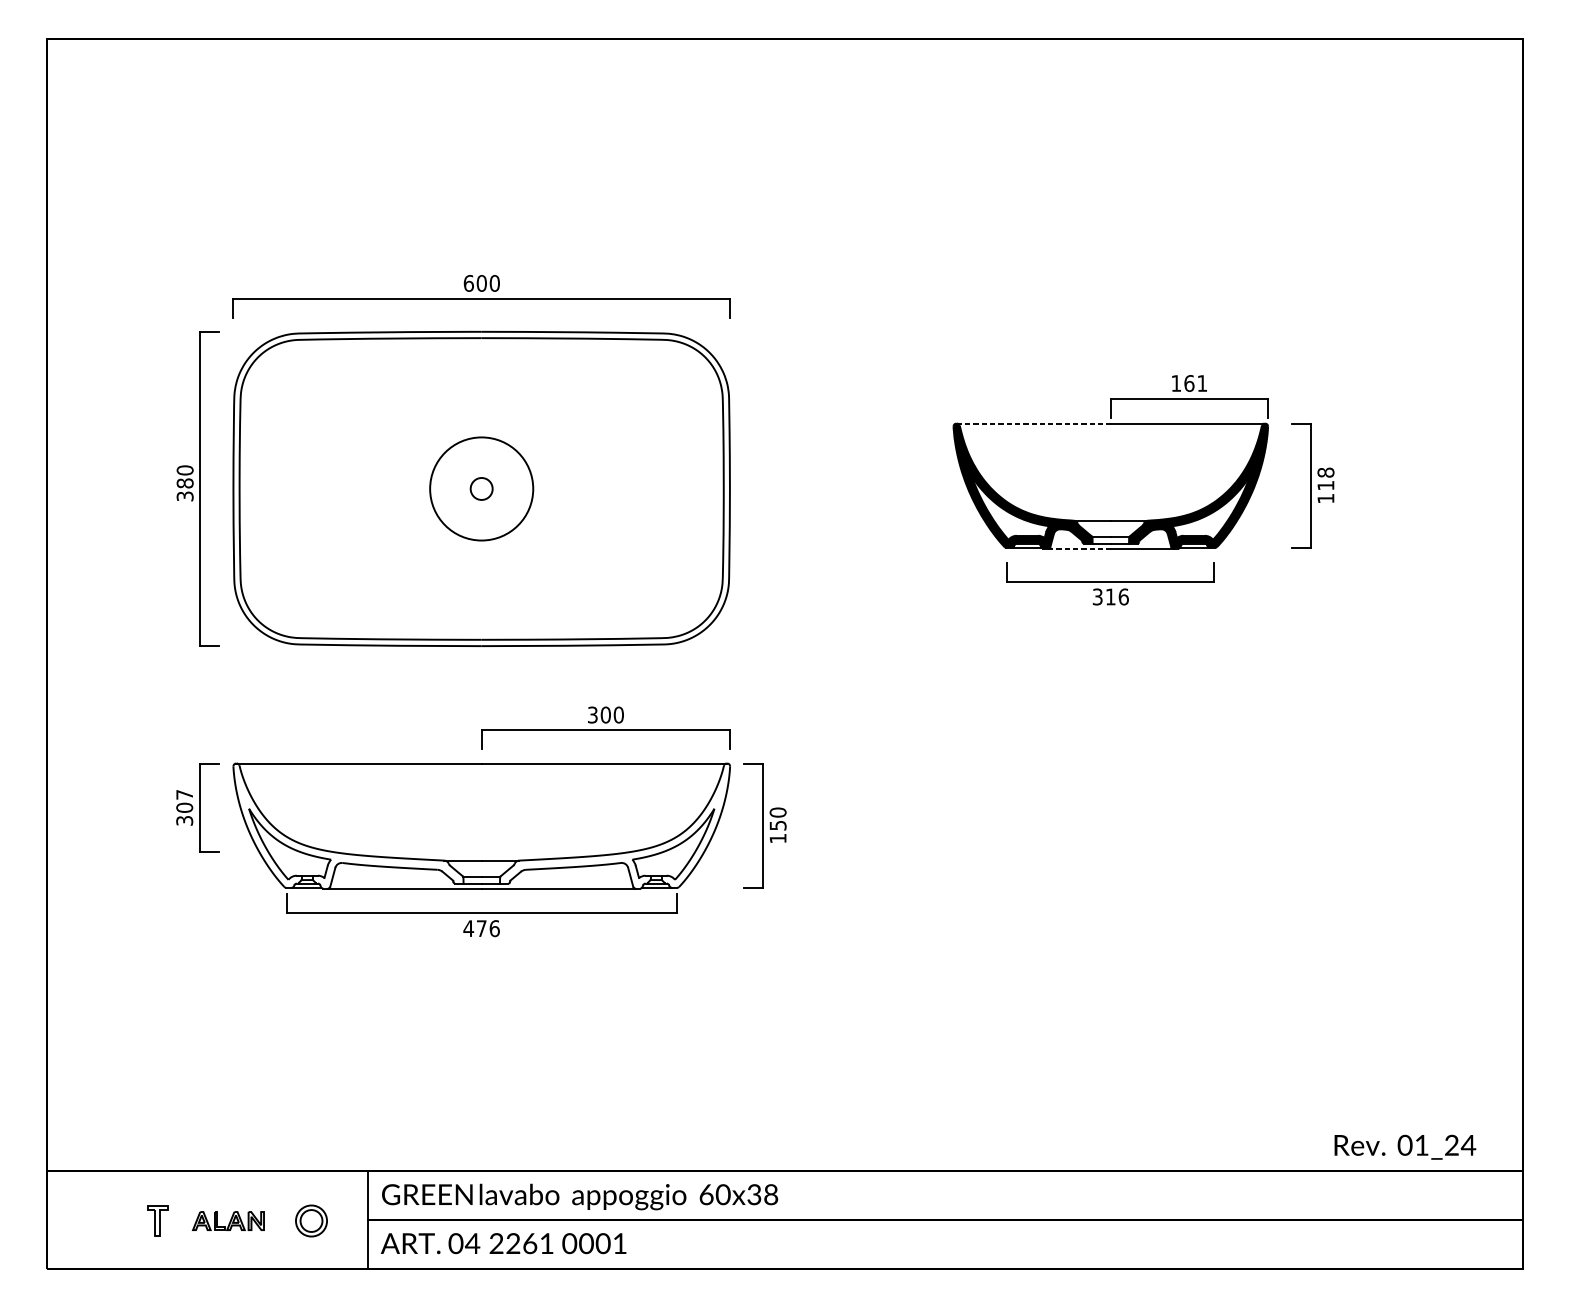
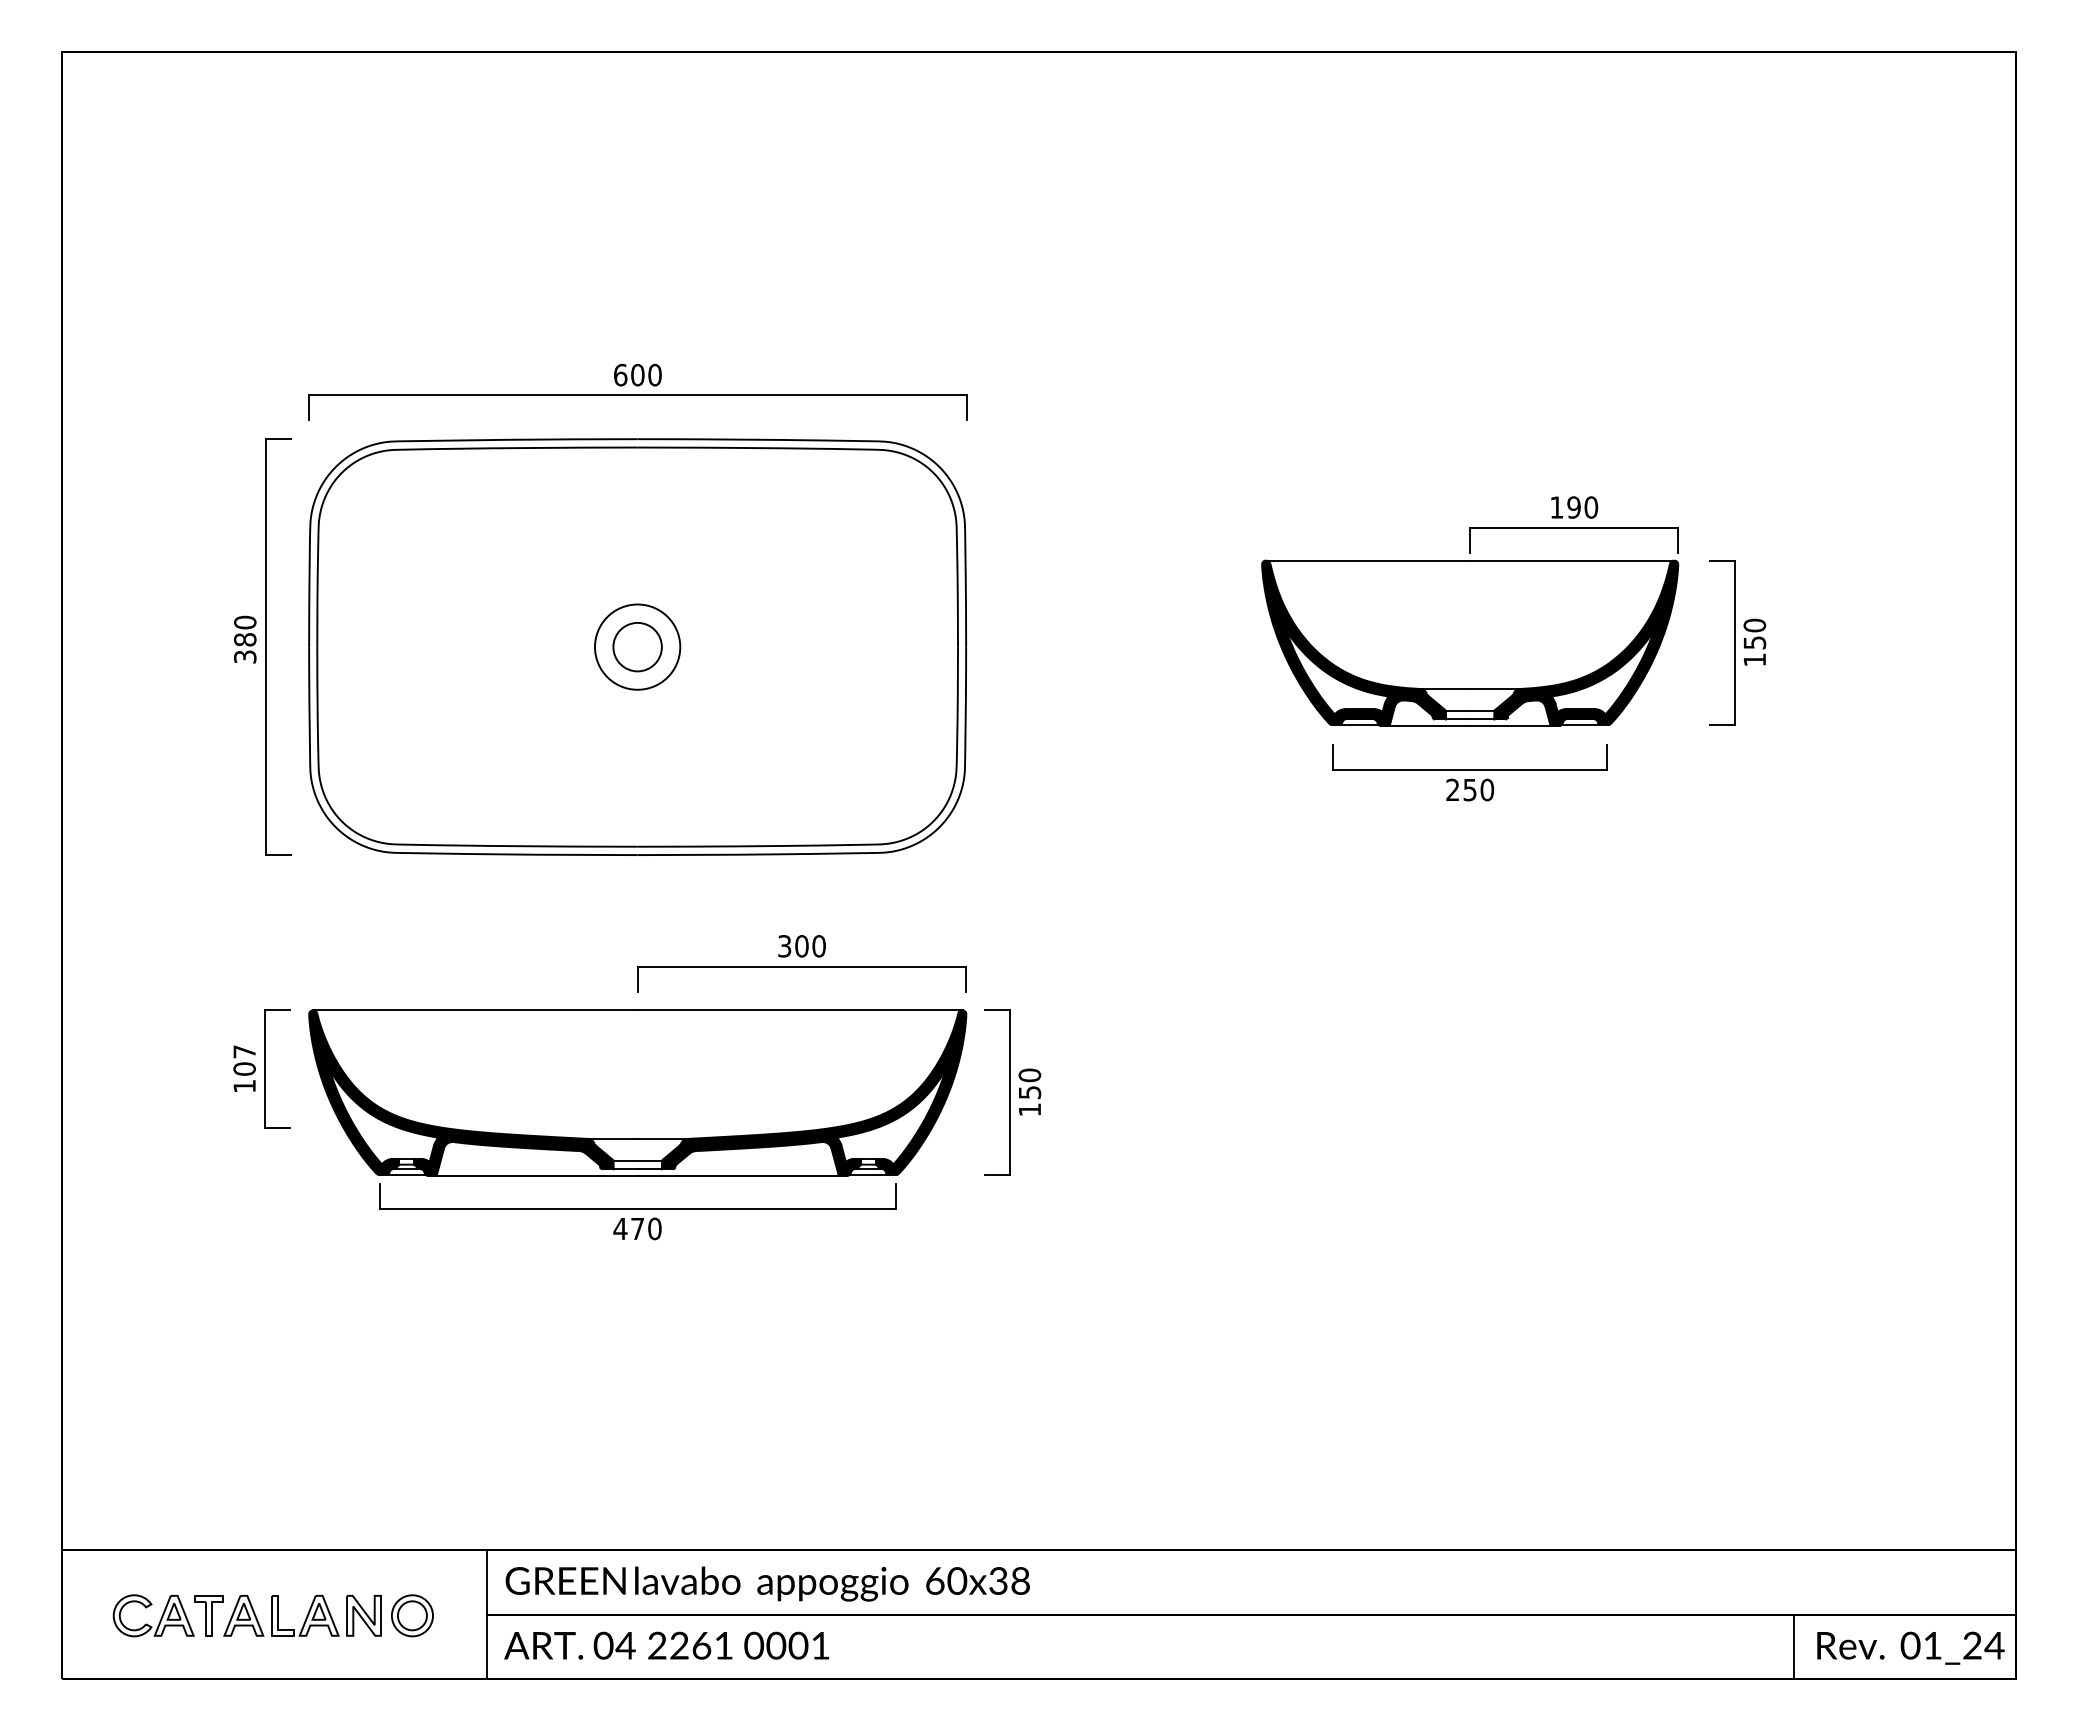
text: (1195, 383) -> (1582, 507), 161 -> 190
line: (1034, 423) -> (1368, 560), dashed -> solid
text: (1325, 478) -> (1754, 633), 118 -> 150
circle: (481, 488) -> (637, 646), size x0.62
circle: (481, 488) -> (637, 646), size x1.67
line: (1079, 548) -> (1428, 726), dashed -> solid
text: (1111, 596) -> (1470, 789), 316 -> 250
text: (184, 820) -> (244, 1085), 307 -> 107
fill: (348, 825) -> (461, 1092), added
fill: (614, 825) -> (813, 1092), added
text: (494, 928) -> (654, 1228), 476 -> 470
text: (1405, 1146) -> (1910, 1647), moved
part: (228, 1220) -> (302, 1615), size x1.67
part: (121, 1223) -> (160, 1618), added
line: (1355, 1244) -> (1793, 1646), added

